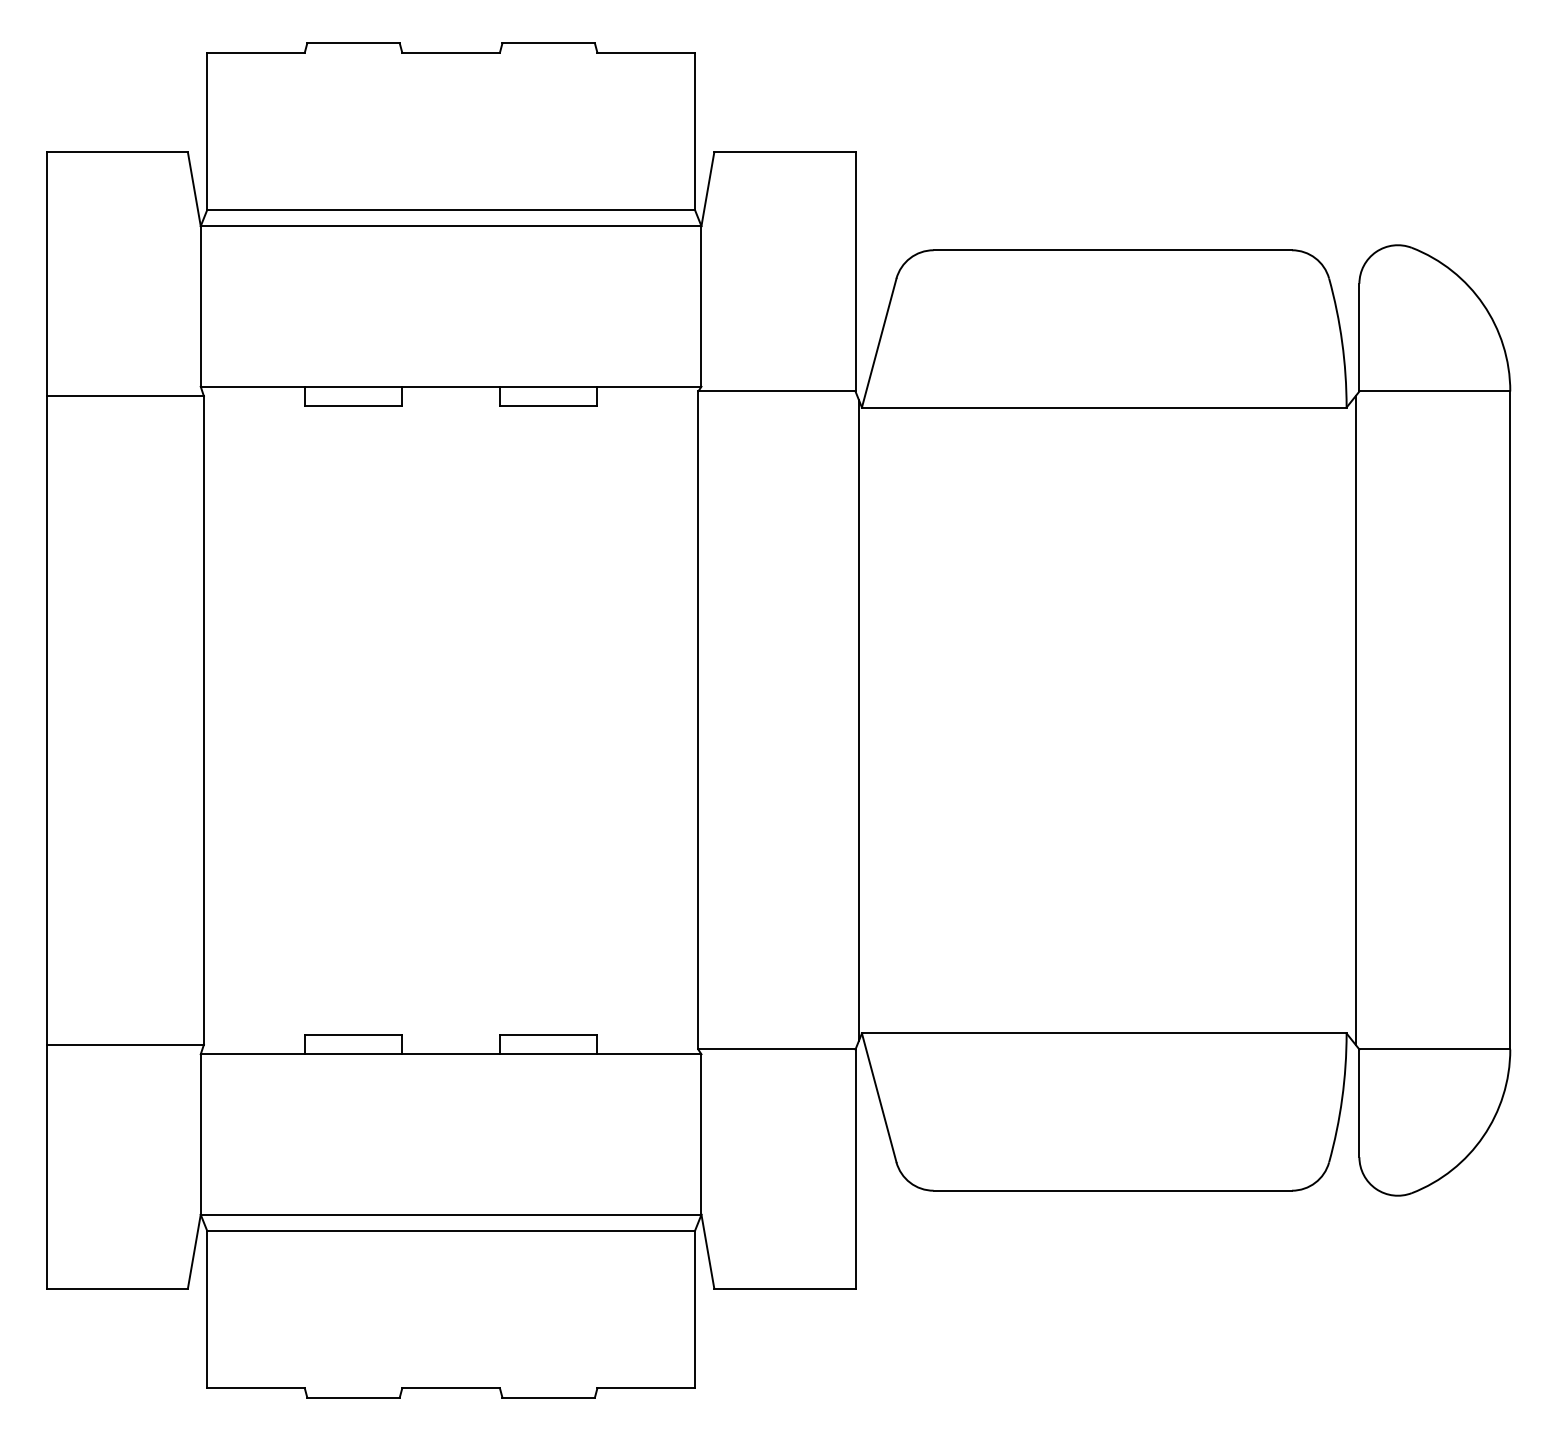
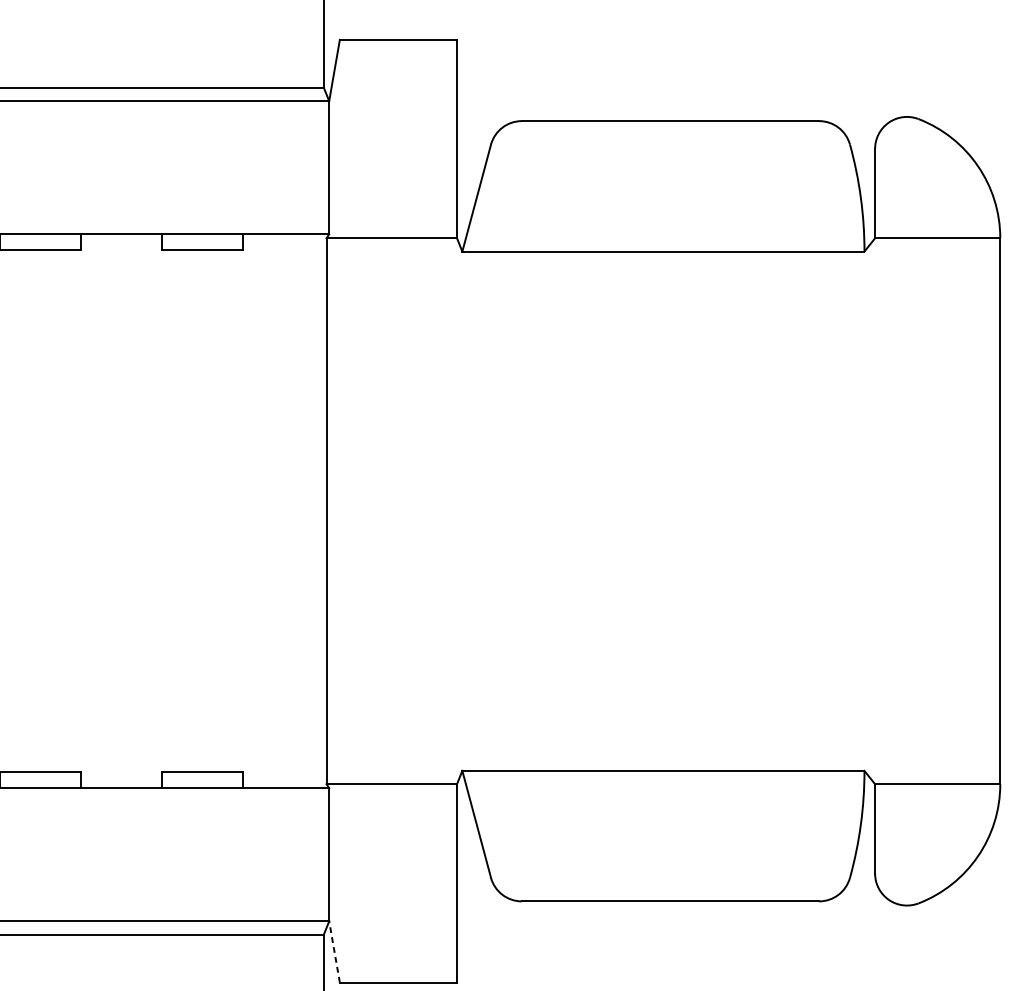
line: (858, 720) -> (459, 511), removed
line: (1356, 720) -> (872, 511), removed
line: (707, 1251) -> (334, 951), solid -> dashed

